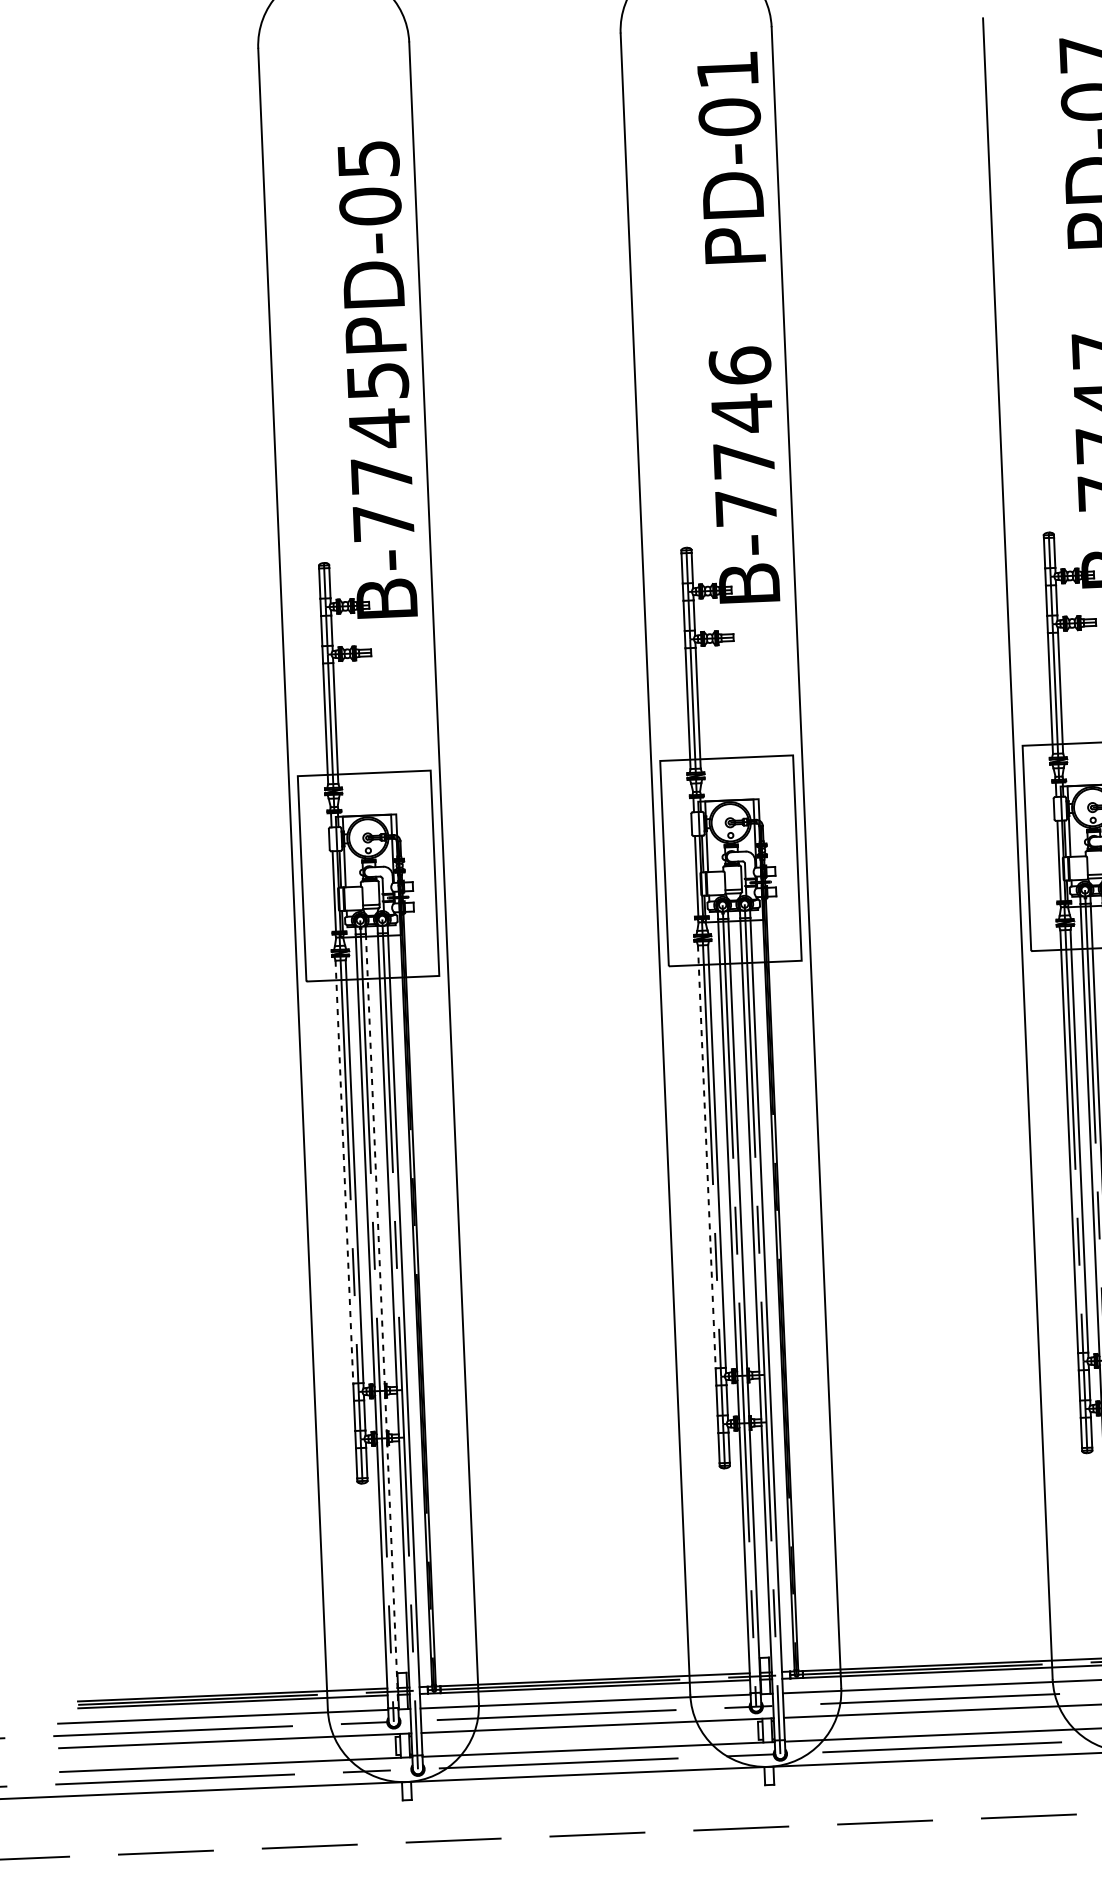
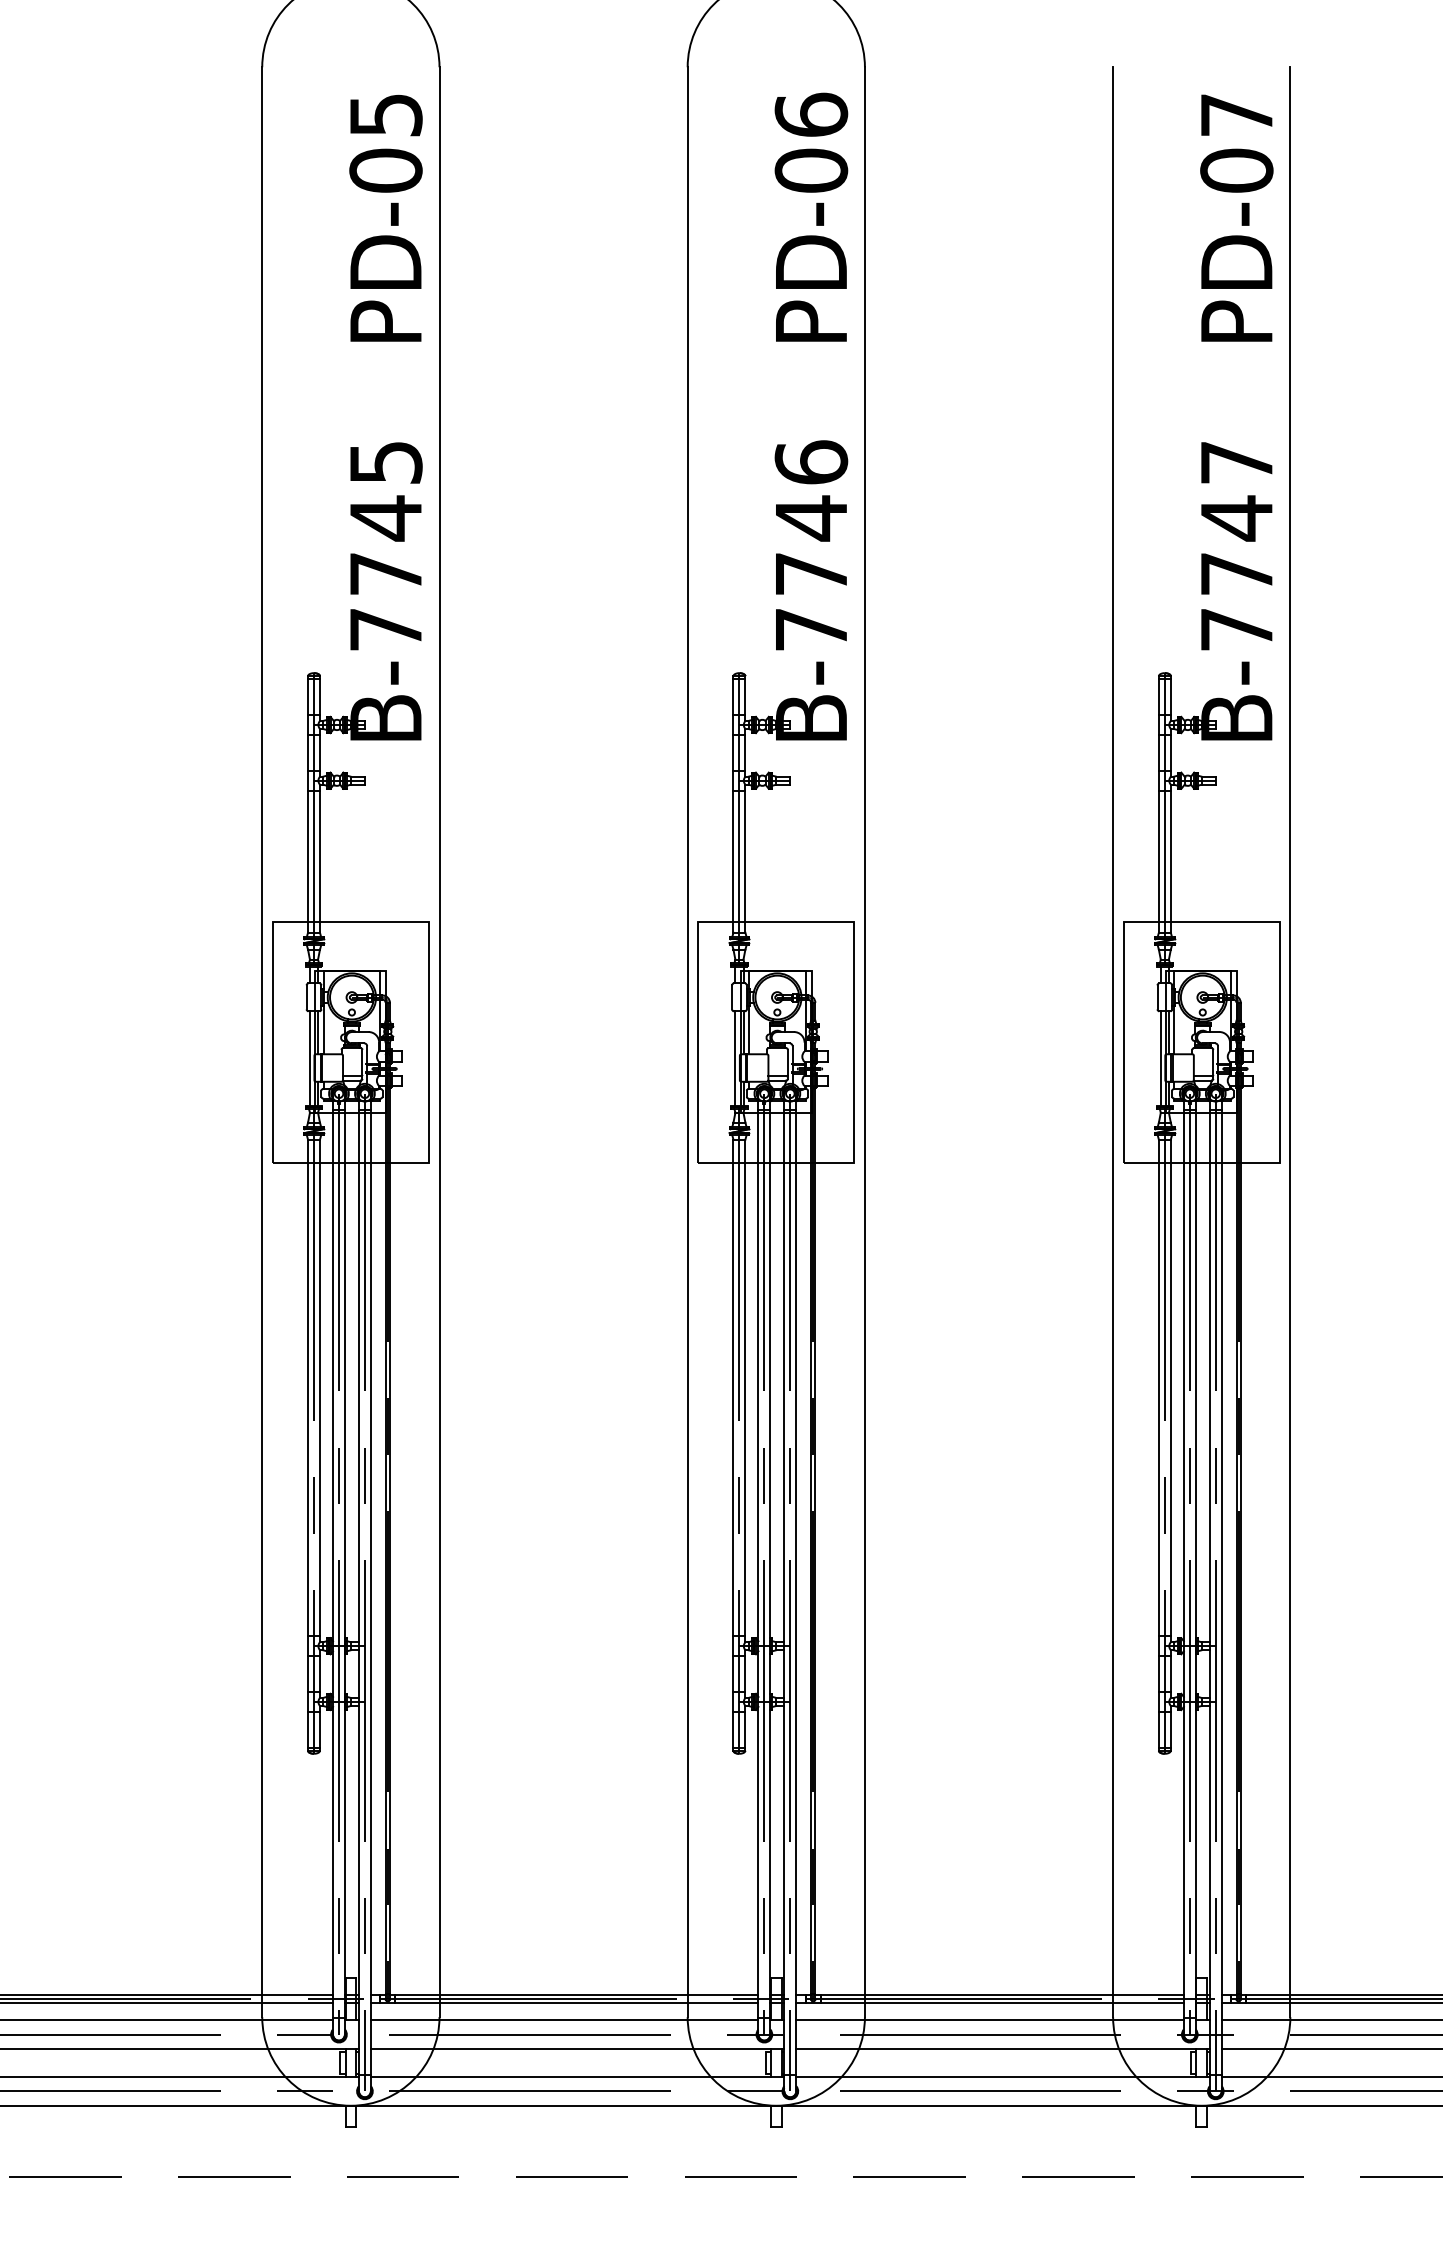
text: (727, 69) -> (811, 114), PD-01 -> PD-06
text: (371, 247) -> (385, 218), moved
line: (706, 1157) -> (733, 1388), dashed -> solid
line: (344, 1172) -> (308, 1388), dashed -> solid
line: (381, 1321) -> (344, 1564), dashed -> solid

